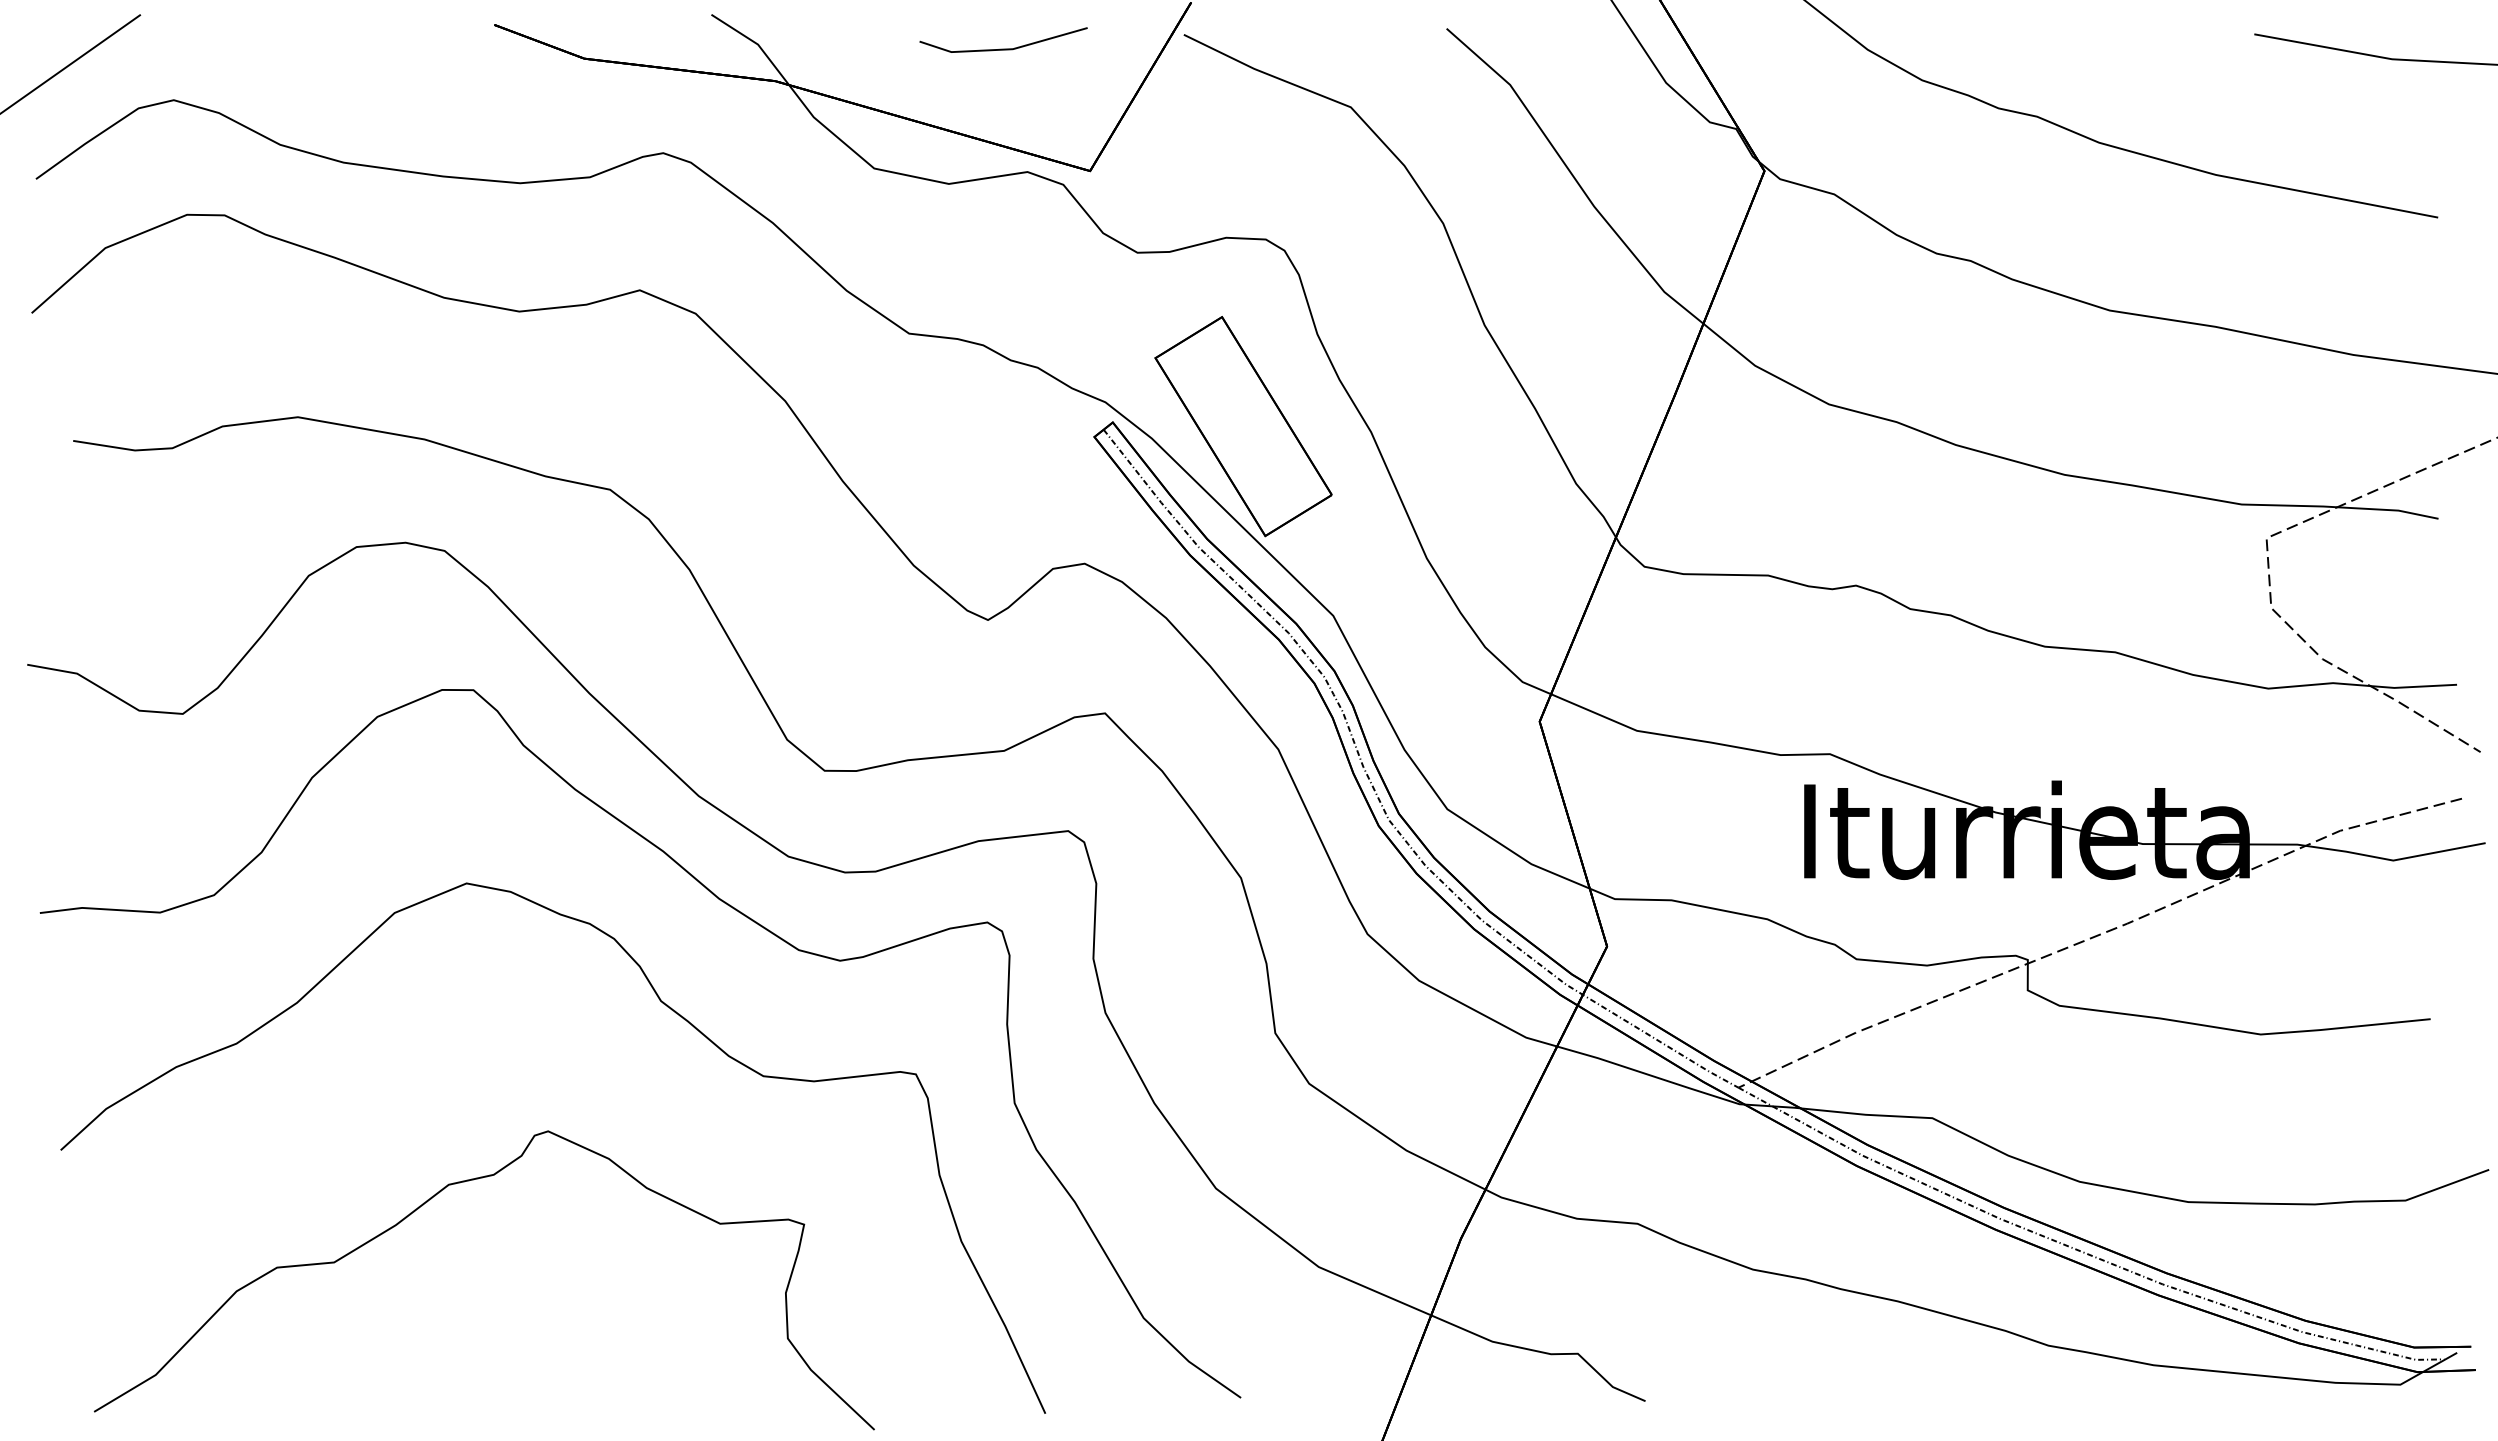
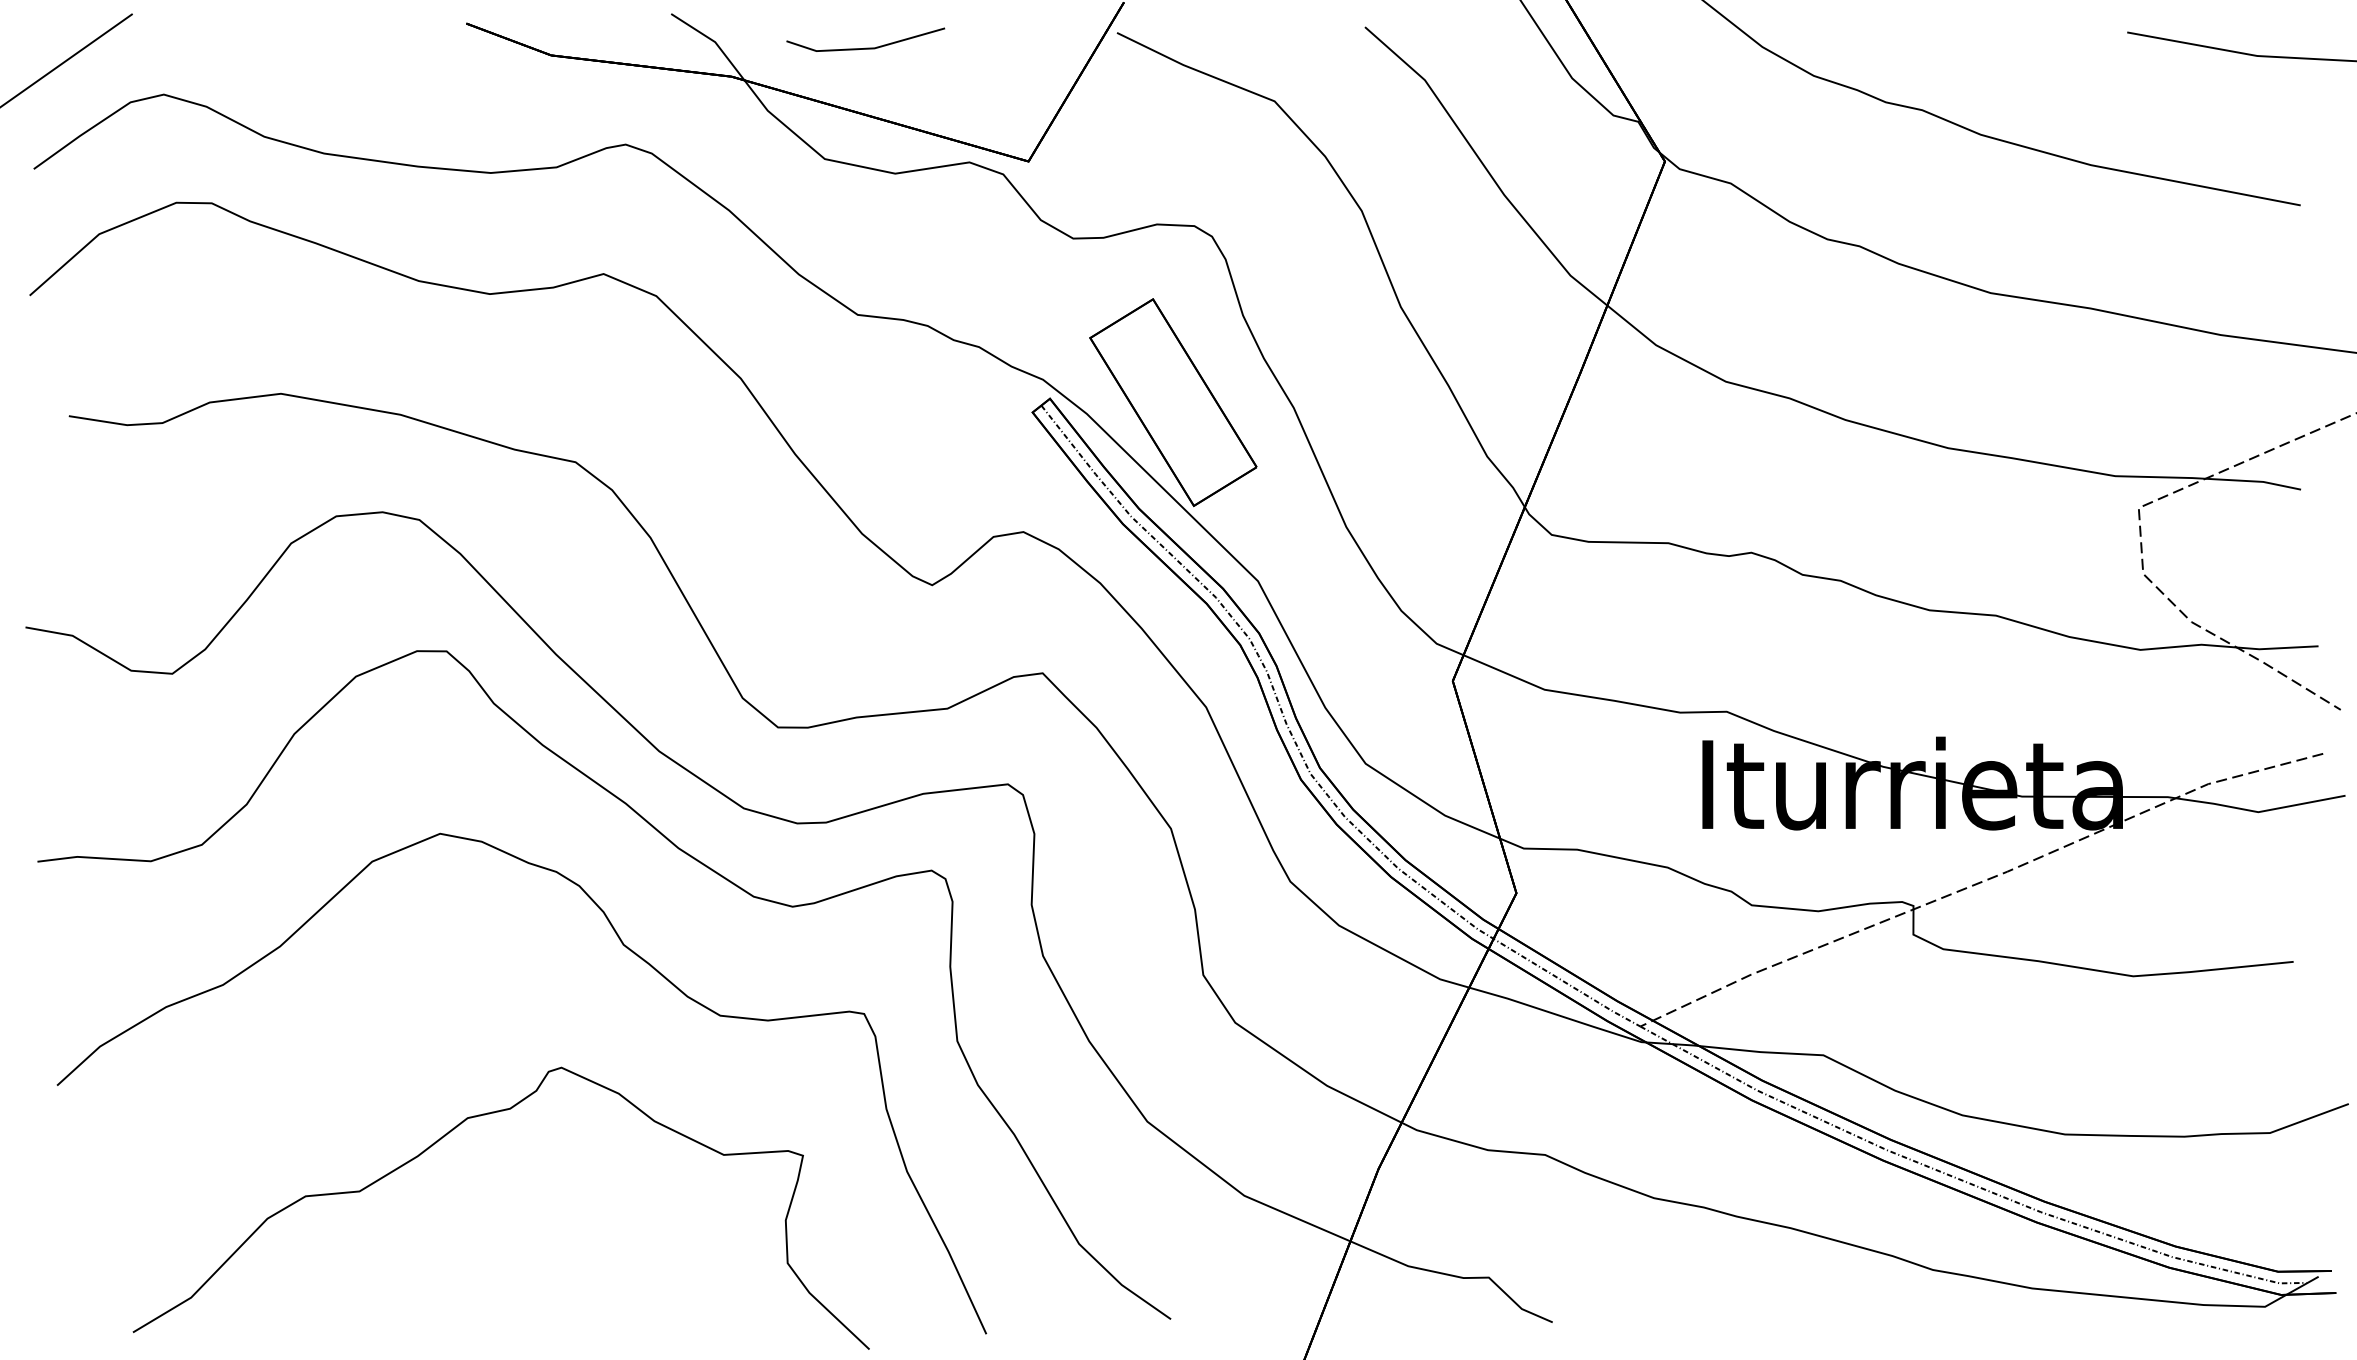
line: (1003, 48) -> (865, 47), moved
curve: (422, 1206) -> (442, 1138), moved

